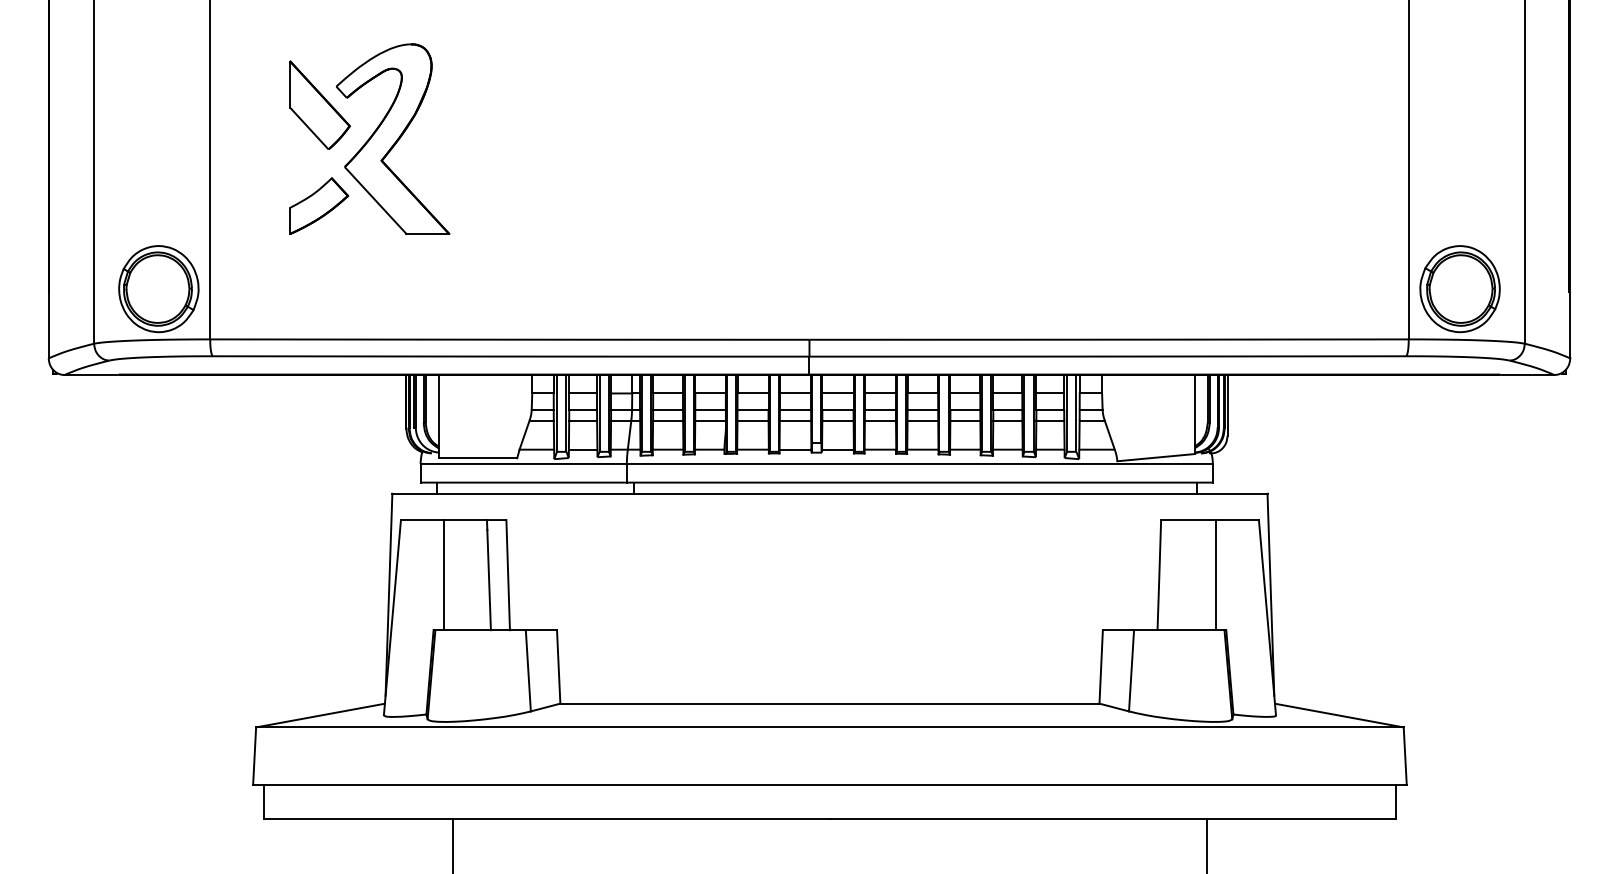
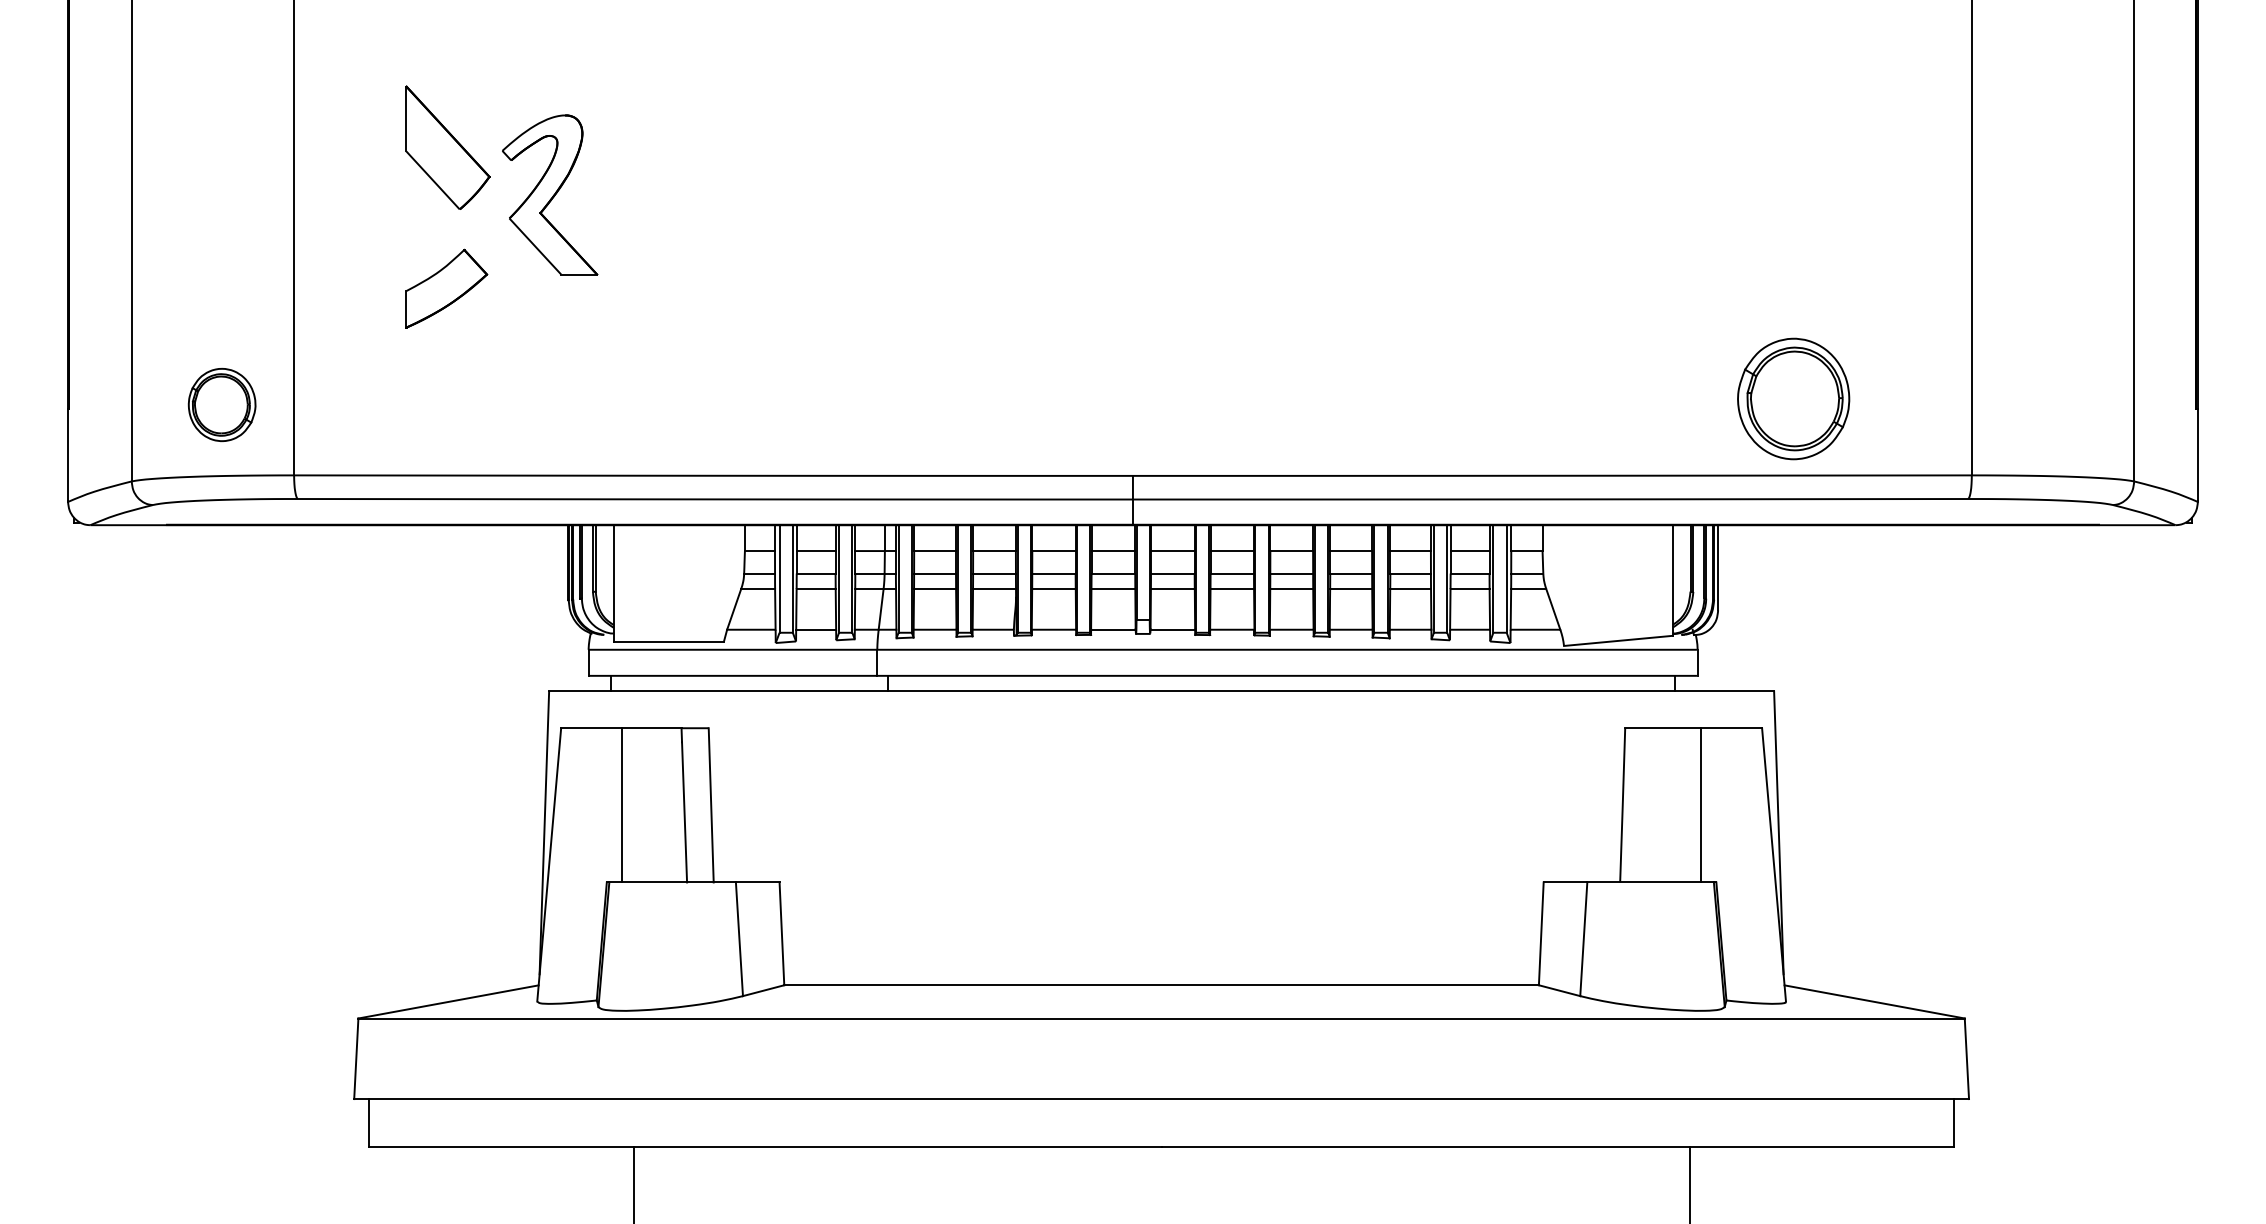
part: (392, 138) -> (549, 194), size x0.6
part: (158, 288) -> (221, 404), size x0.6
part: (1459, 288) -> (1793, 398), moved

